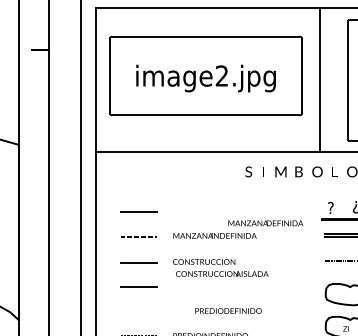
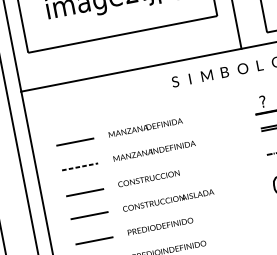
text: (265, 223) -> (145, 128), moved
text: (222, 273) -> (168, 199), moved
text: (228, 310) -> (160, 225), moved
line: (138, 312) -> (94, 240), added

